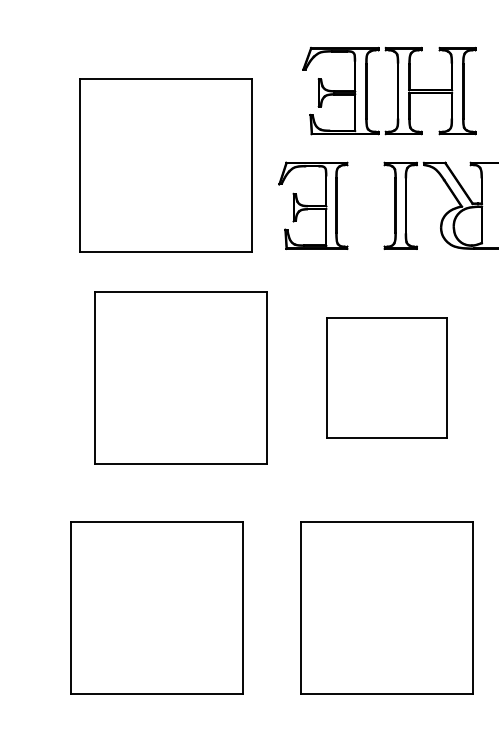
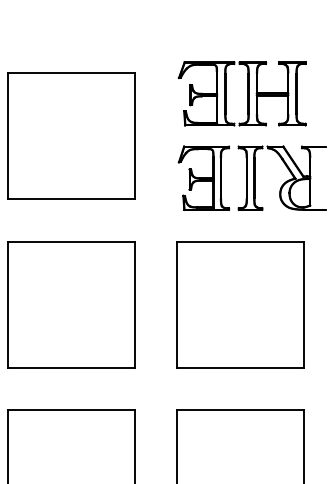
part: (165, 165) -> (71, 136), moved
part: (313, 205) -> (204, 177), moved
part: (180, 377) -> (71, 304), moved
part: (386, 377) -> (240, 304), size x1.43

